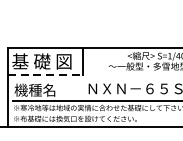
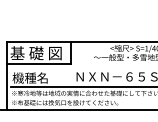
line: (45, 74) -> (39, 64), dashed -> solid

